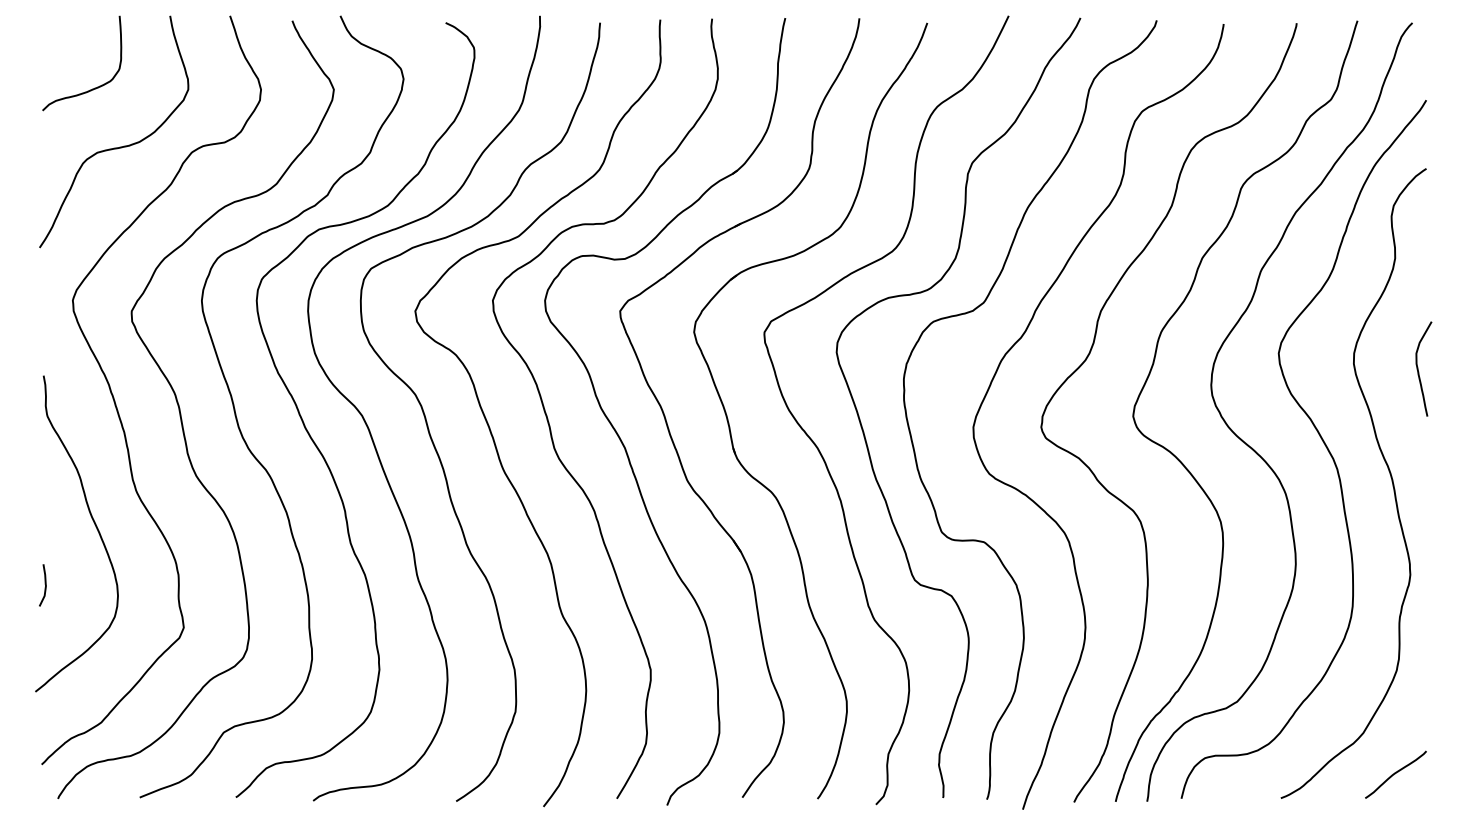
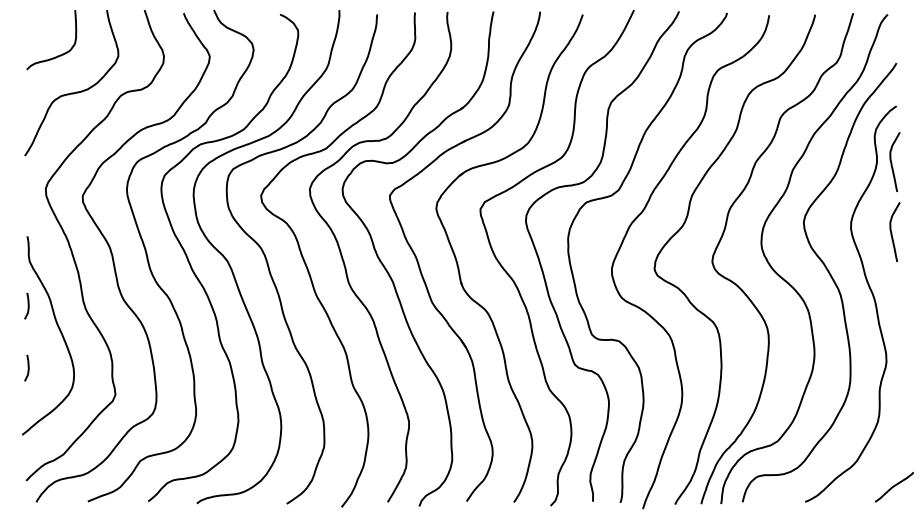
curve: (1419, 258) -> (892, 162), added
curve: (43, 485) -> (27, 305), added
curve: (1395, 775) -> (894, 487), moved

